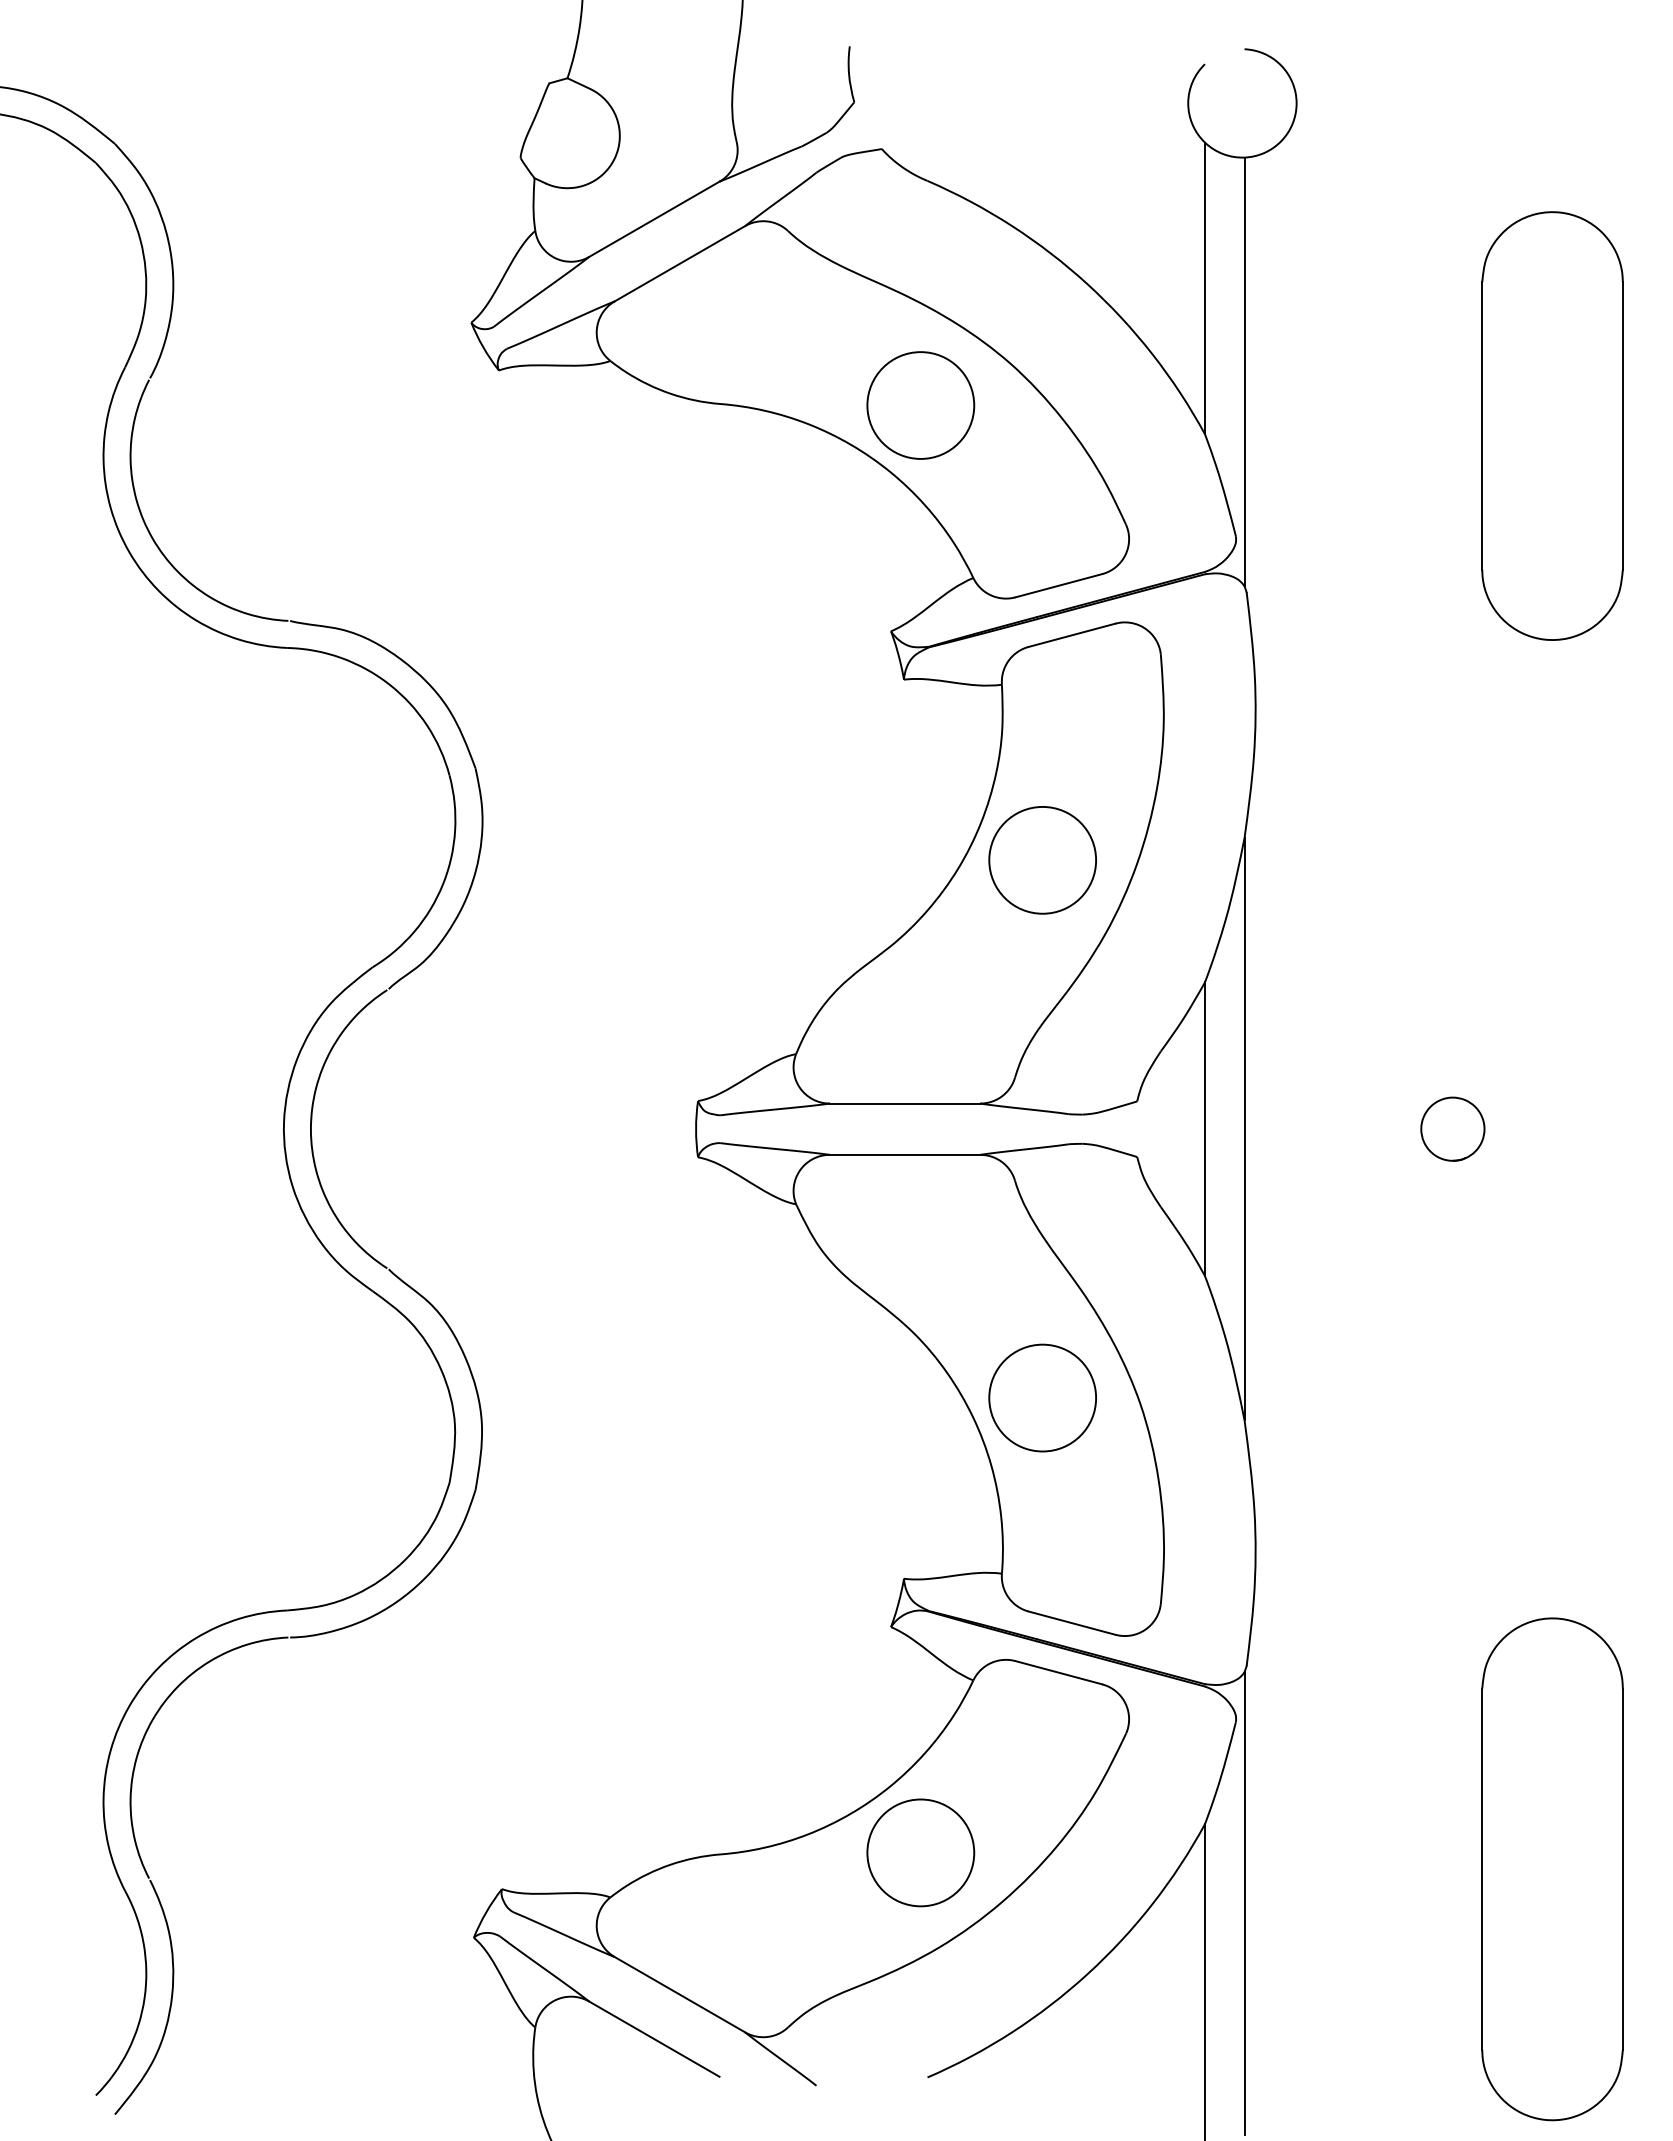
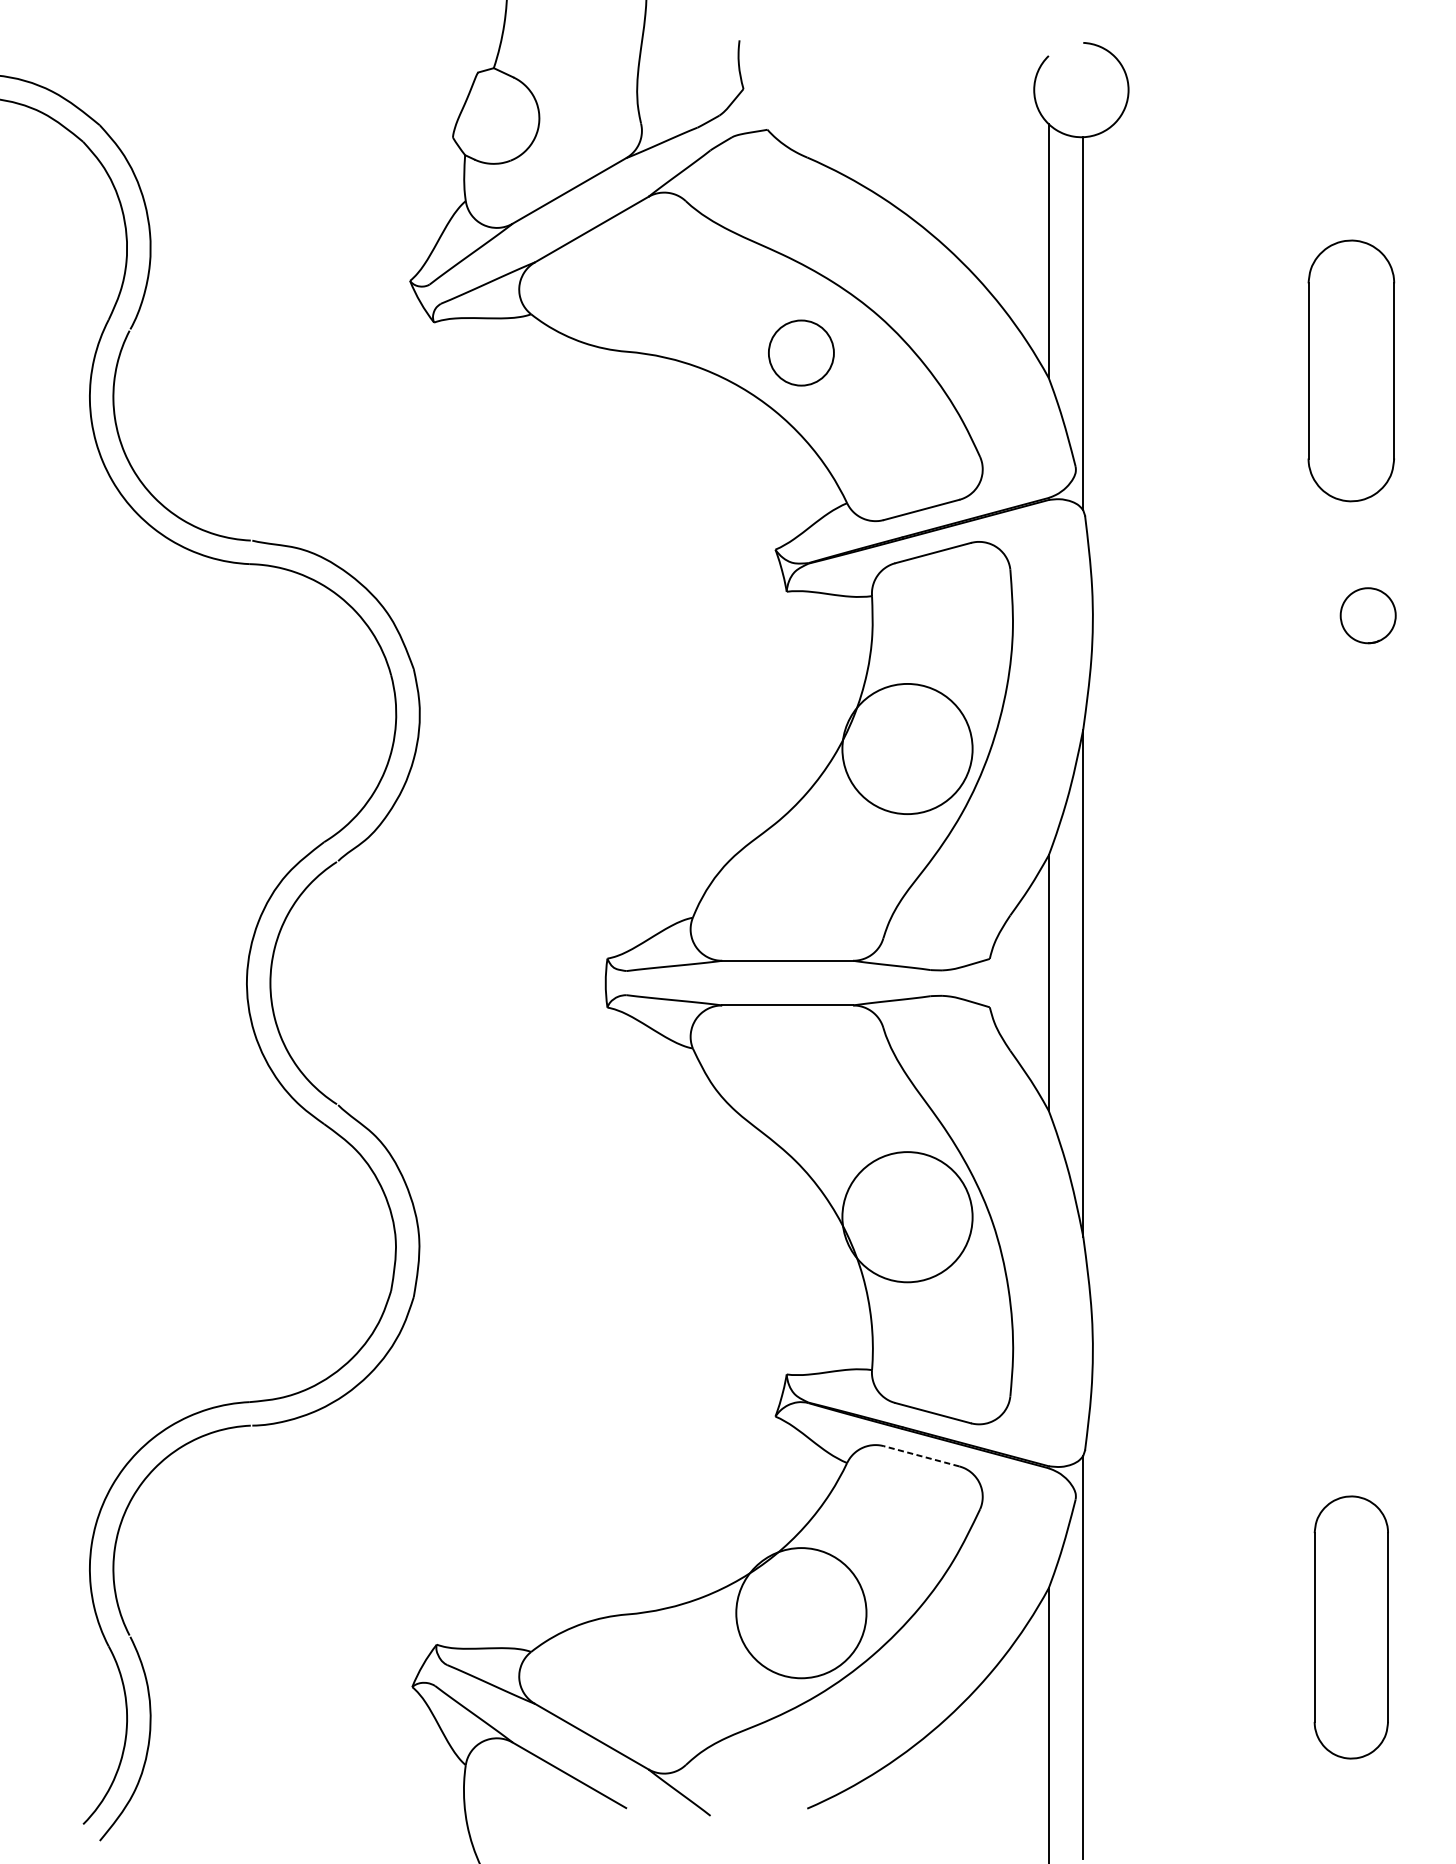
circle: (920, 405) -> (801, 353), size x0.7
part: (1552, 425) -> (1351, 370), size x0.7
circle: (1042, 859) -> (907, 748), size x1.4
part: (1452, 1128) -> (1367, 615), moved
circle: (1042, 1397) -> (907, 1216), size x1.4
line: (1058, 1672) -> (921, 1456), solid -> dashed
circle: (920, 1852) -> (801, 1612), size x1.4
part: (1552, 1869) -> (1351, 1627), size x0.6

